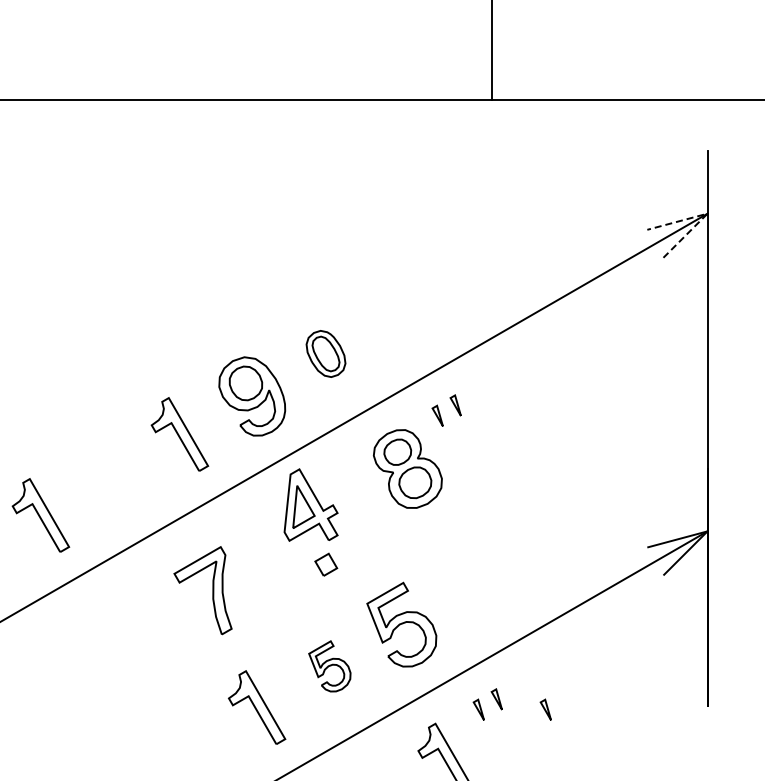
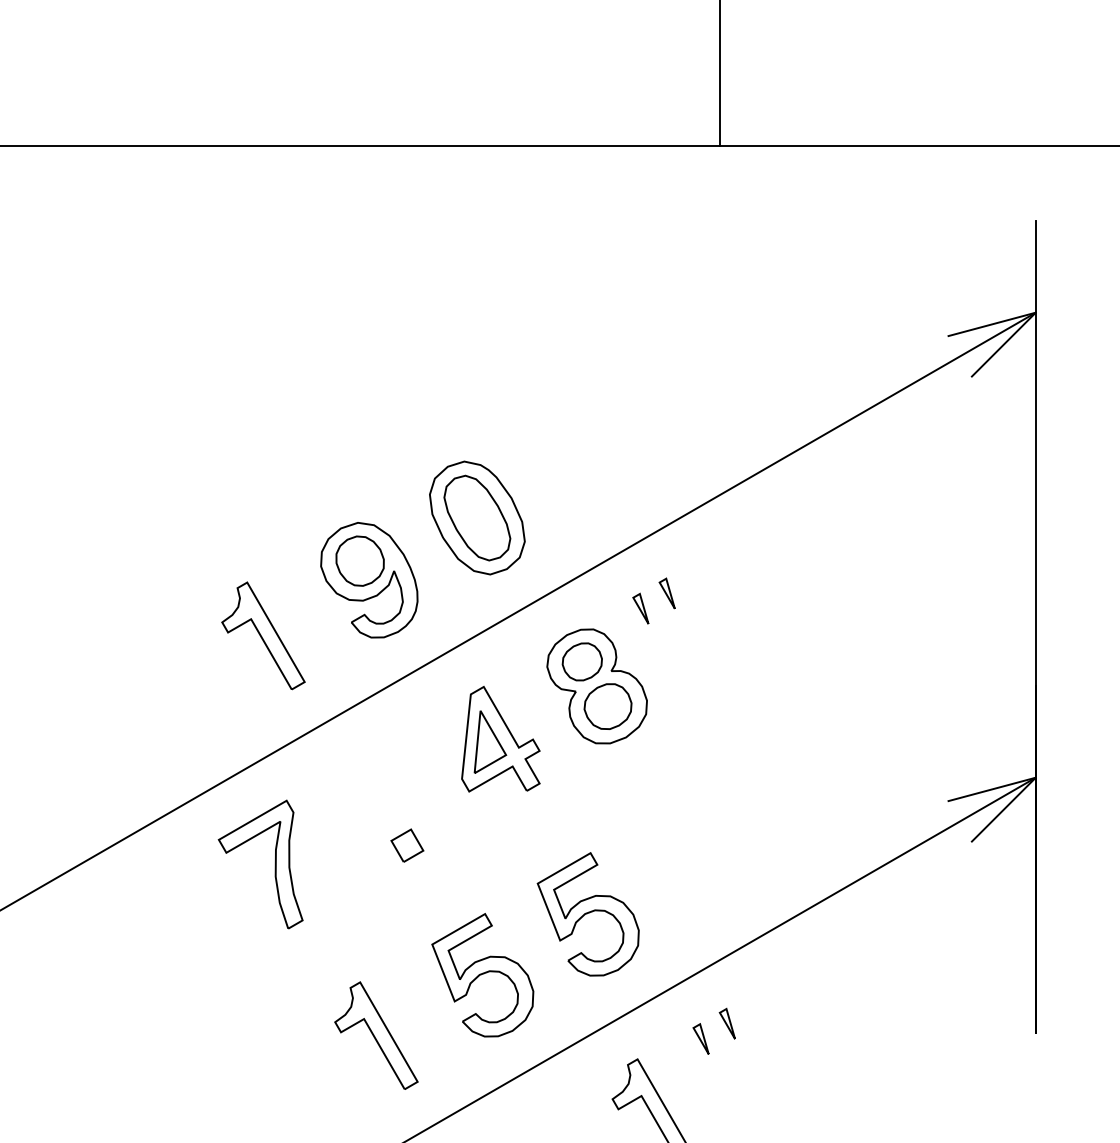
line: (707, 213) -> (1035, 312), dashed -> solid
part: (325, 353) -> (476, 517), size x1.67
part: (310, 504) -> (499, 738), moved
part: (40, 515) -> (59, 754), removed
part: (326, 564) -> (407, 845), moved
part: (212, 590) -> (274, 864), moved
part: (329, 666) -> (482, 975), size x1.67
part: (545, 709) -> (798, 1038), removed

